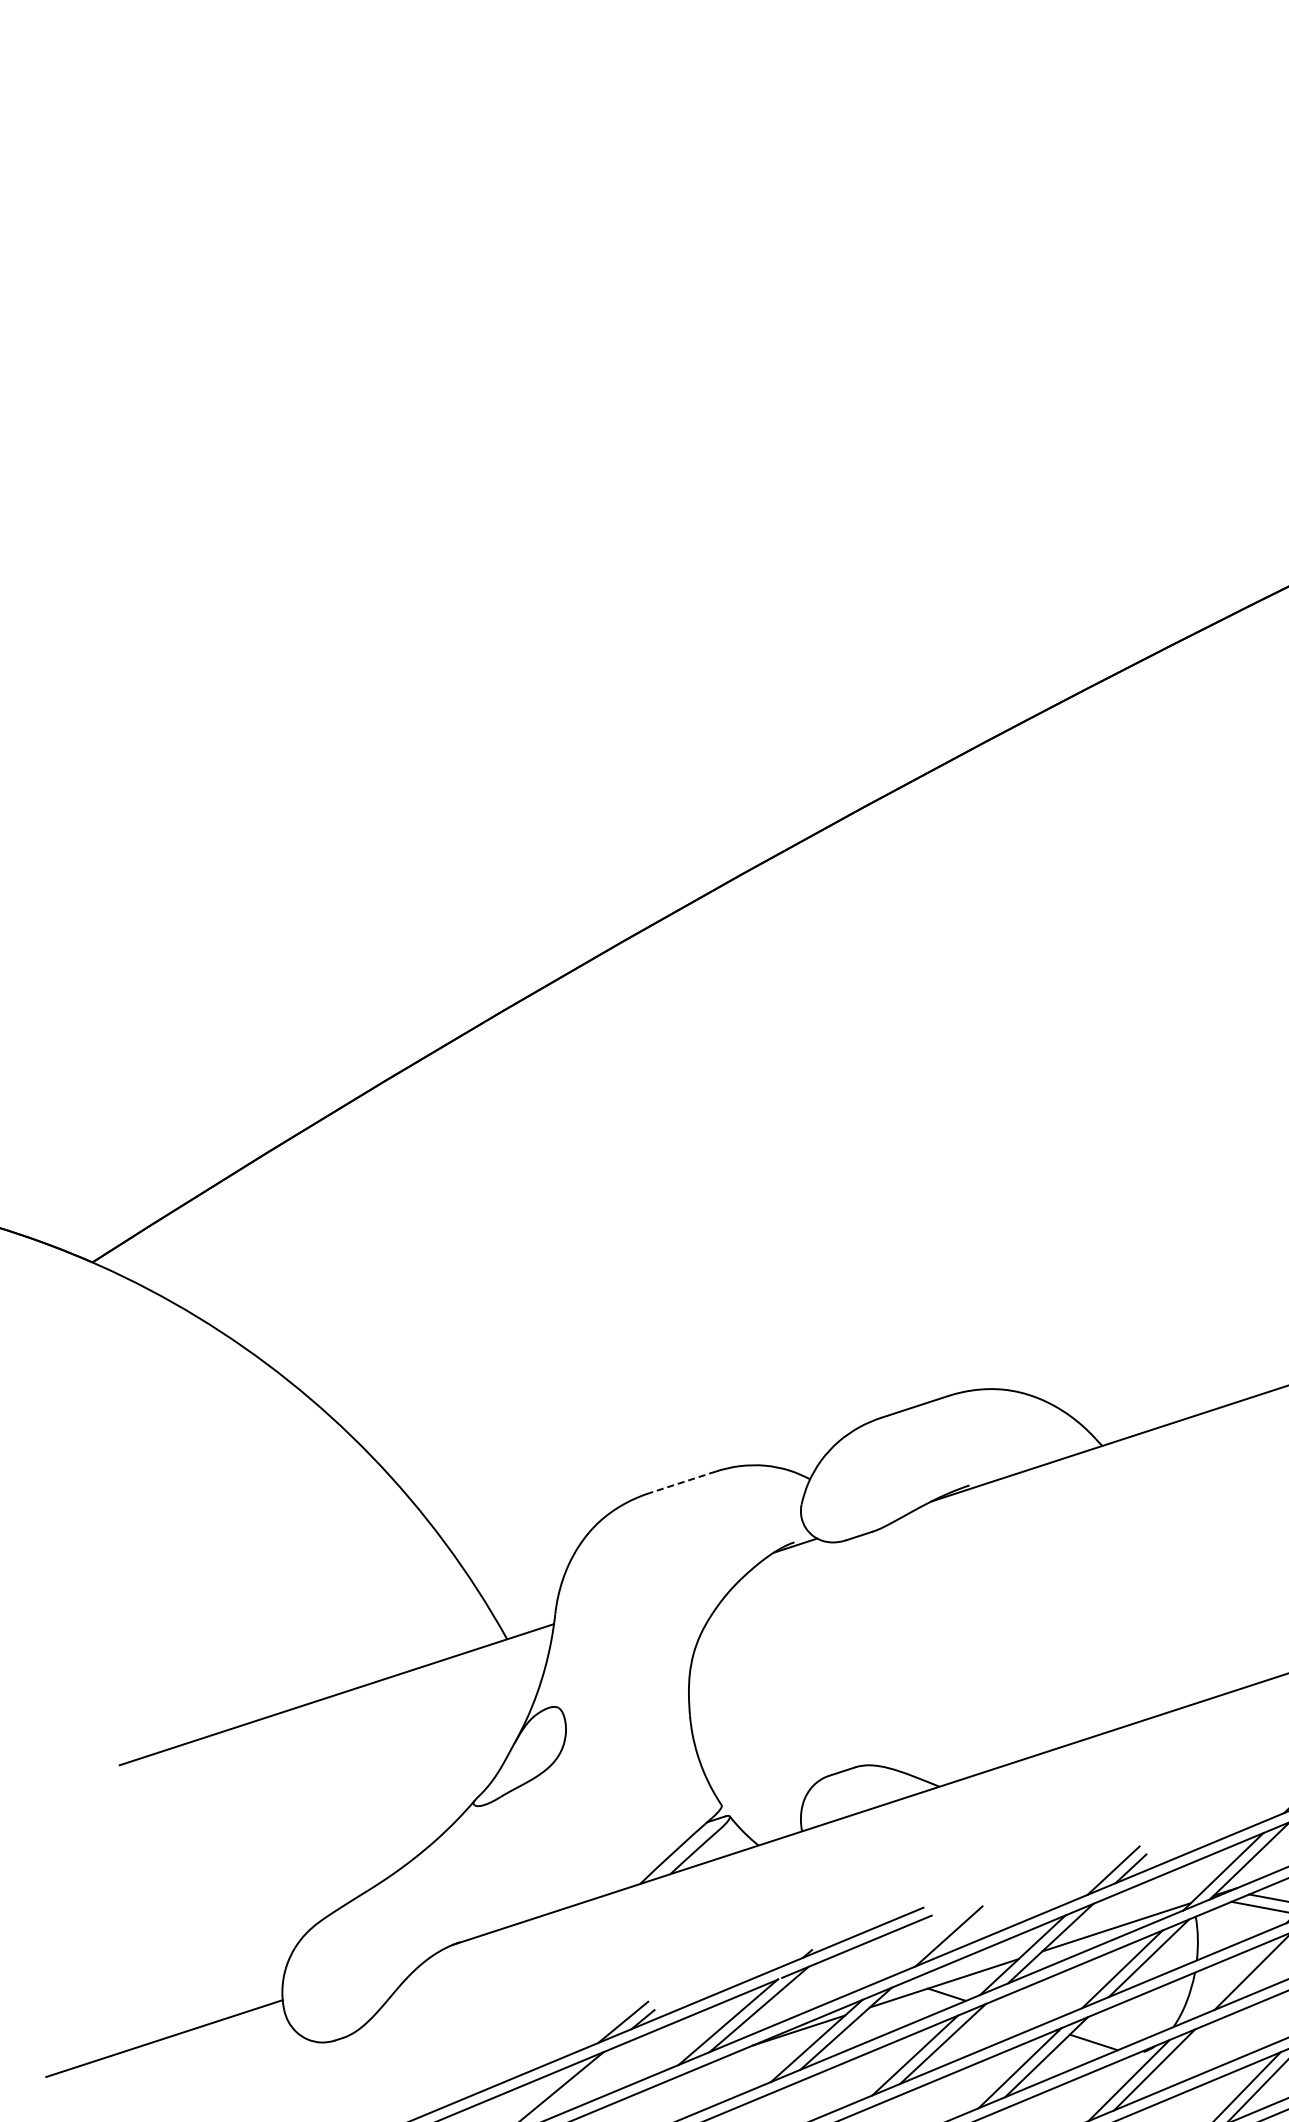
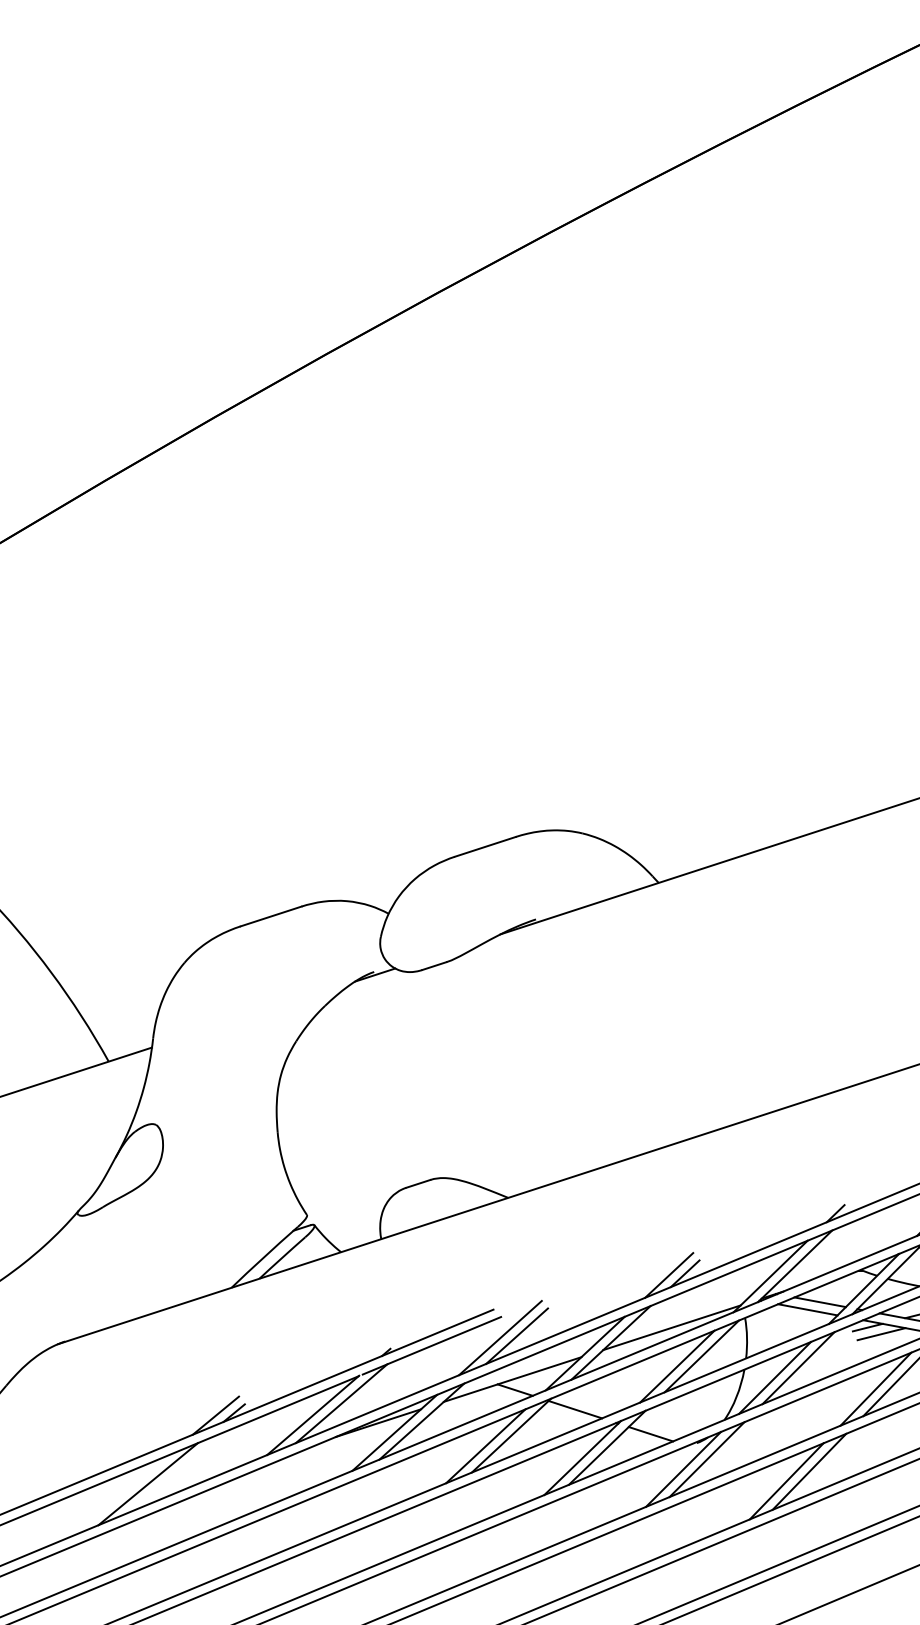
line: (682, 1482) -> (270, 916), dashed -> solid
line: (930, 1938) -> (499, 1338), added
line: (1228, 1981) -> (775, 1377), added
line: (1012, 2015) -> (575, 1409), added

